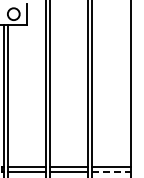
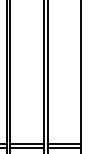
line: (112, 171) -> (65, 147), dashed -> solid

